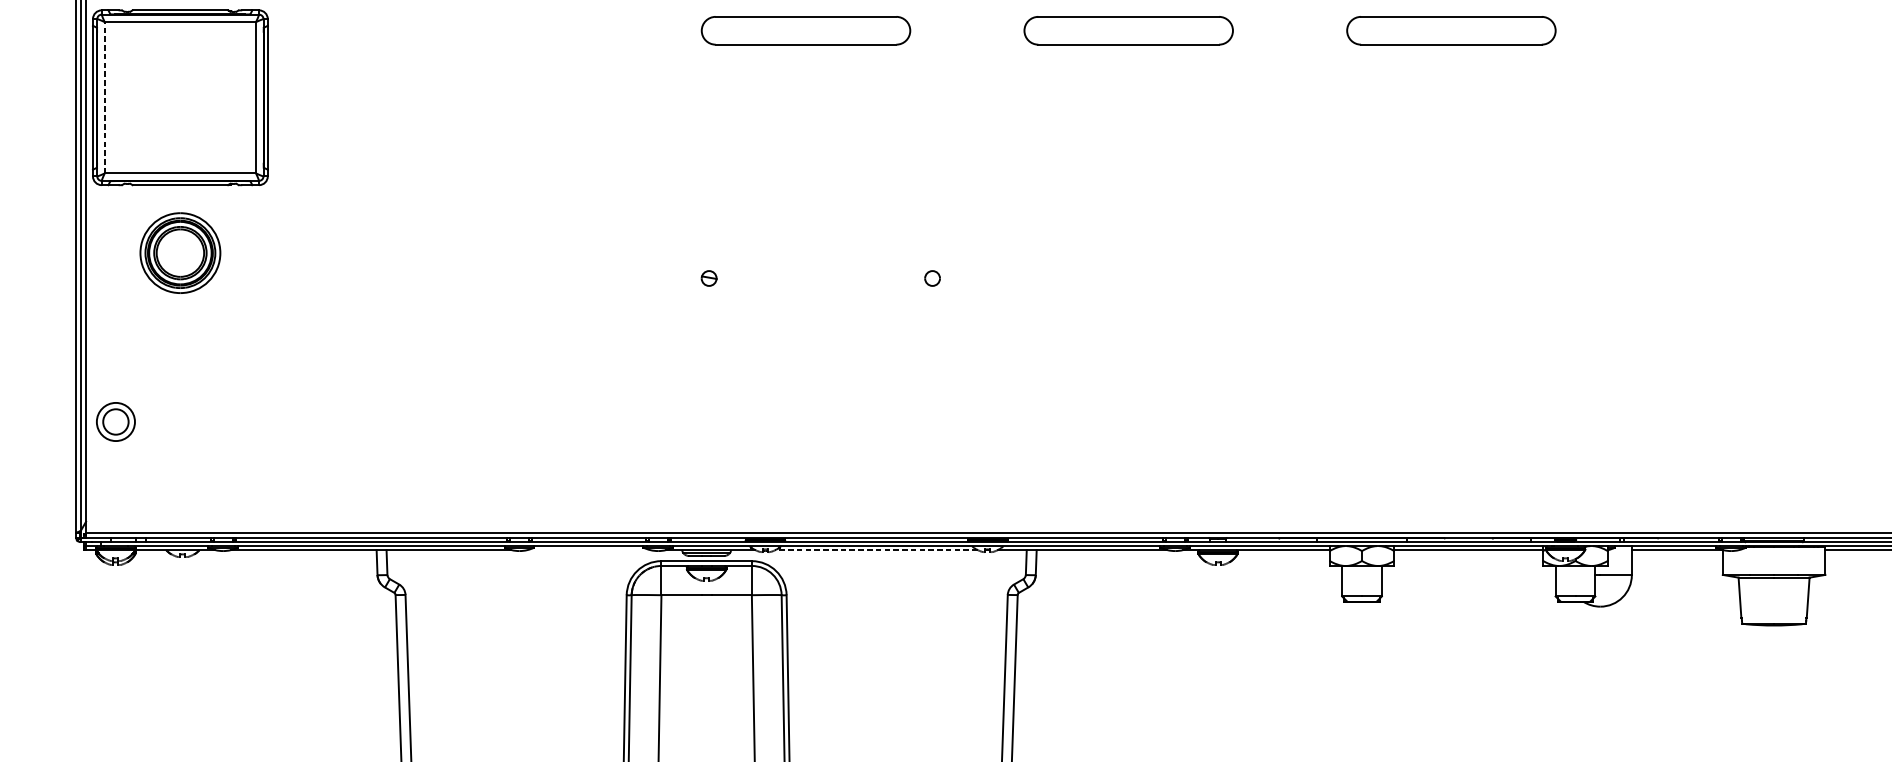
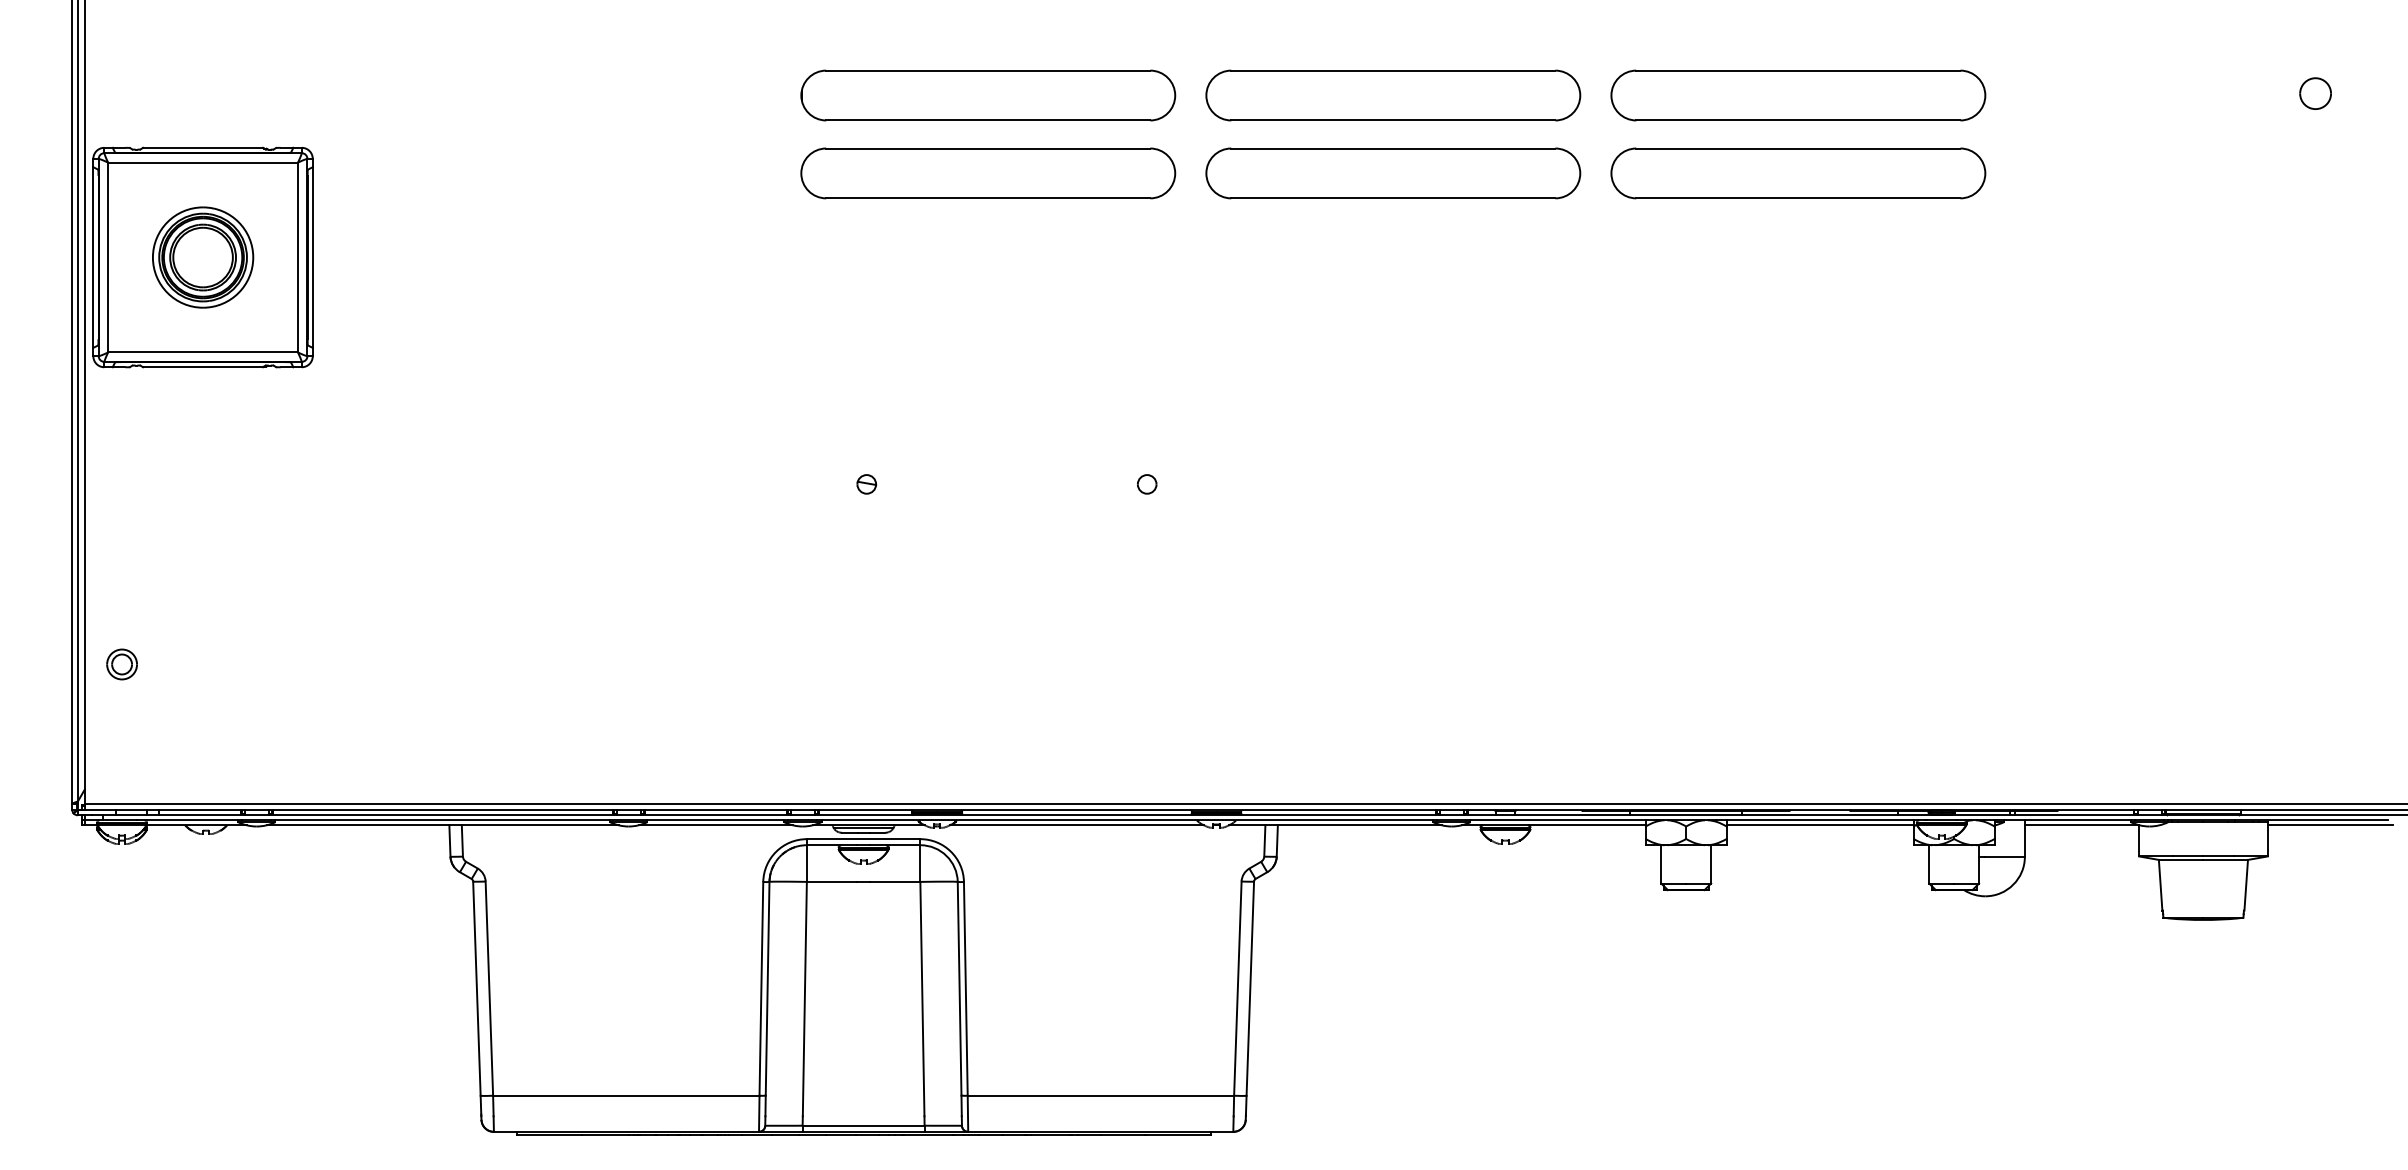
part: (806, 30) -> (988, 173), size x1.43
part: (1128, 30) -> (1393, 173), size x1.43
part: (1451, 30) -> (1798, 173), size x1.43
line: (105, 97) -> (108, 257), dashed -> solid
part: (180, 253) -> (203, 257), moved
part: (115, 421) -> (121, 664), size x0.62
line: (588, 550) -> (715, 825), added
line: (876, 550) -> (1076, 825), dashed -> solid

